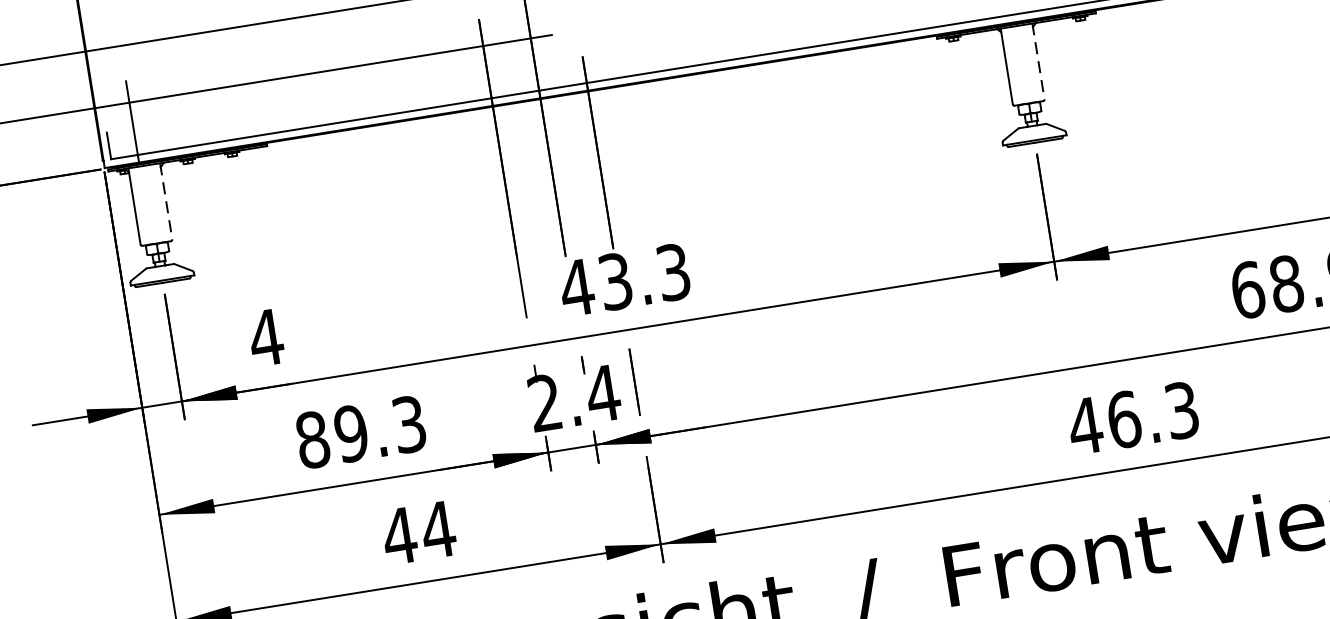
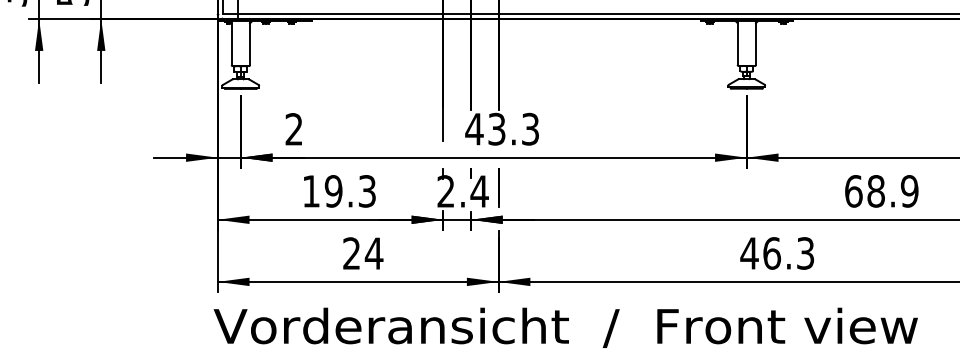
line: (1039, 62) -> (756, 43), dashed -> solid
line: (167, 201) -> (250, 43), dashed -> solid
text: (264, 338) -> (293, 129), 4 -> 2
text: (313, 440) -> (311, 191), 89.3 -> 19.3
text: (399, 535) -> (351, 253), 44 -> 24

